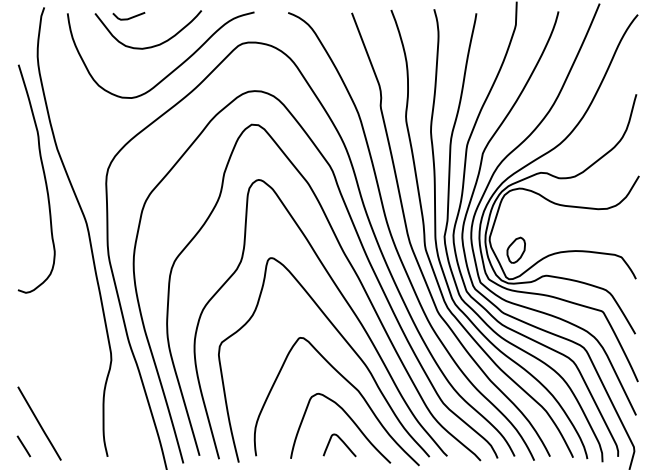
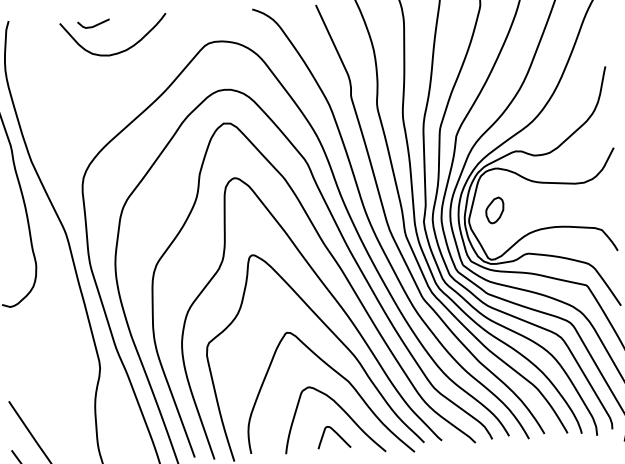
curve: (173, 69) -> (141, 73), removed
part: (515, 249) -> (494, 209), moved

